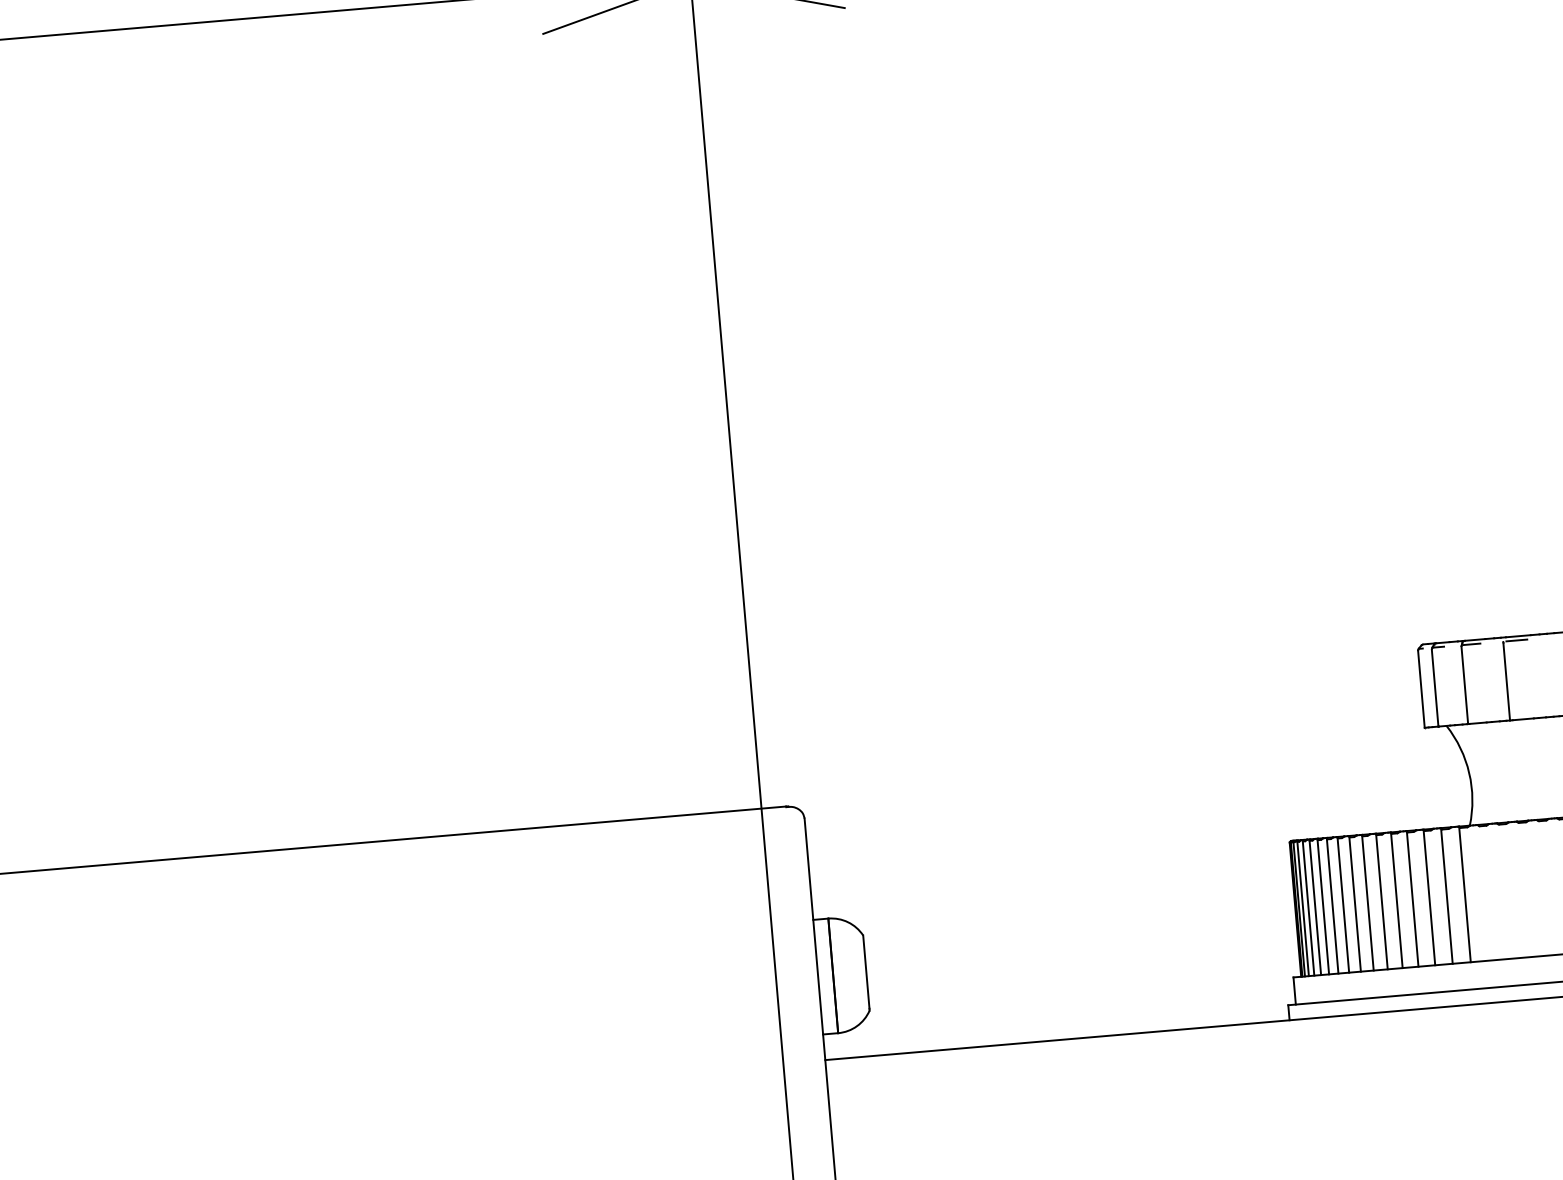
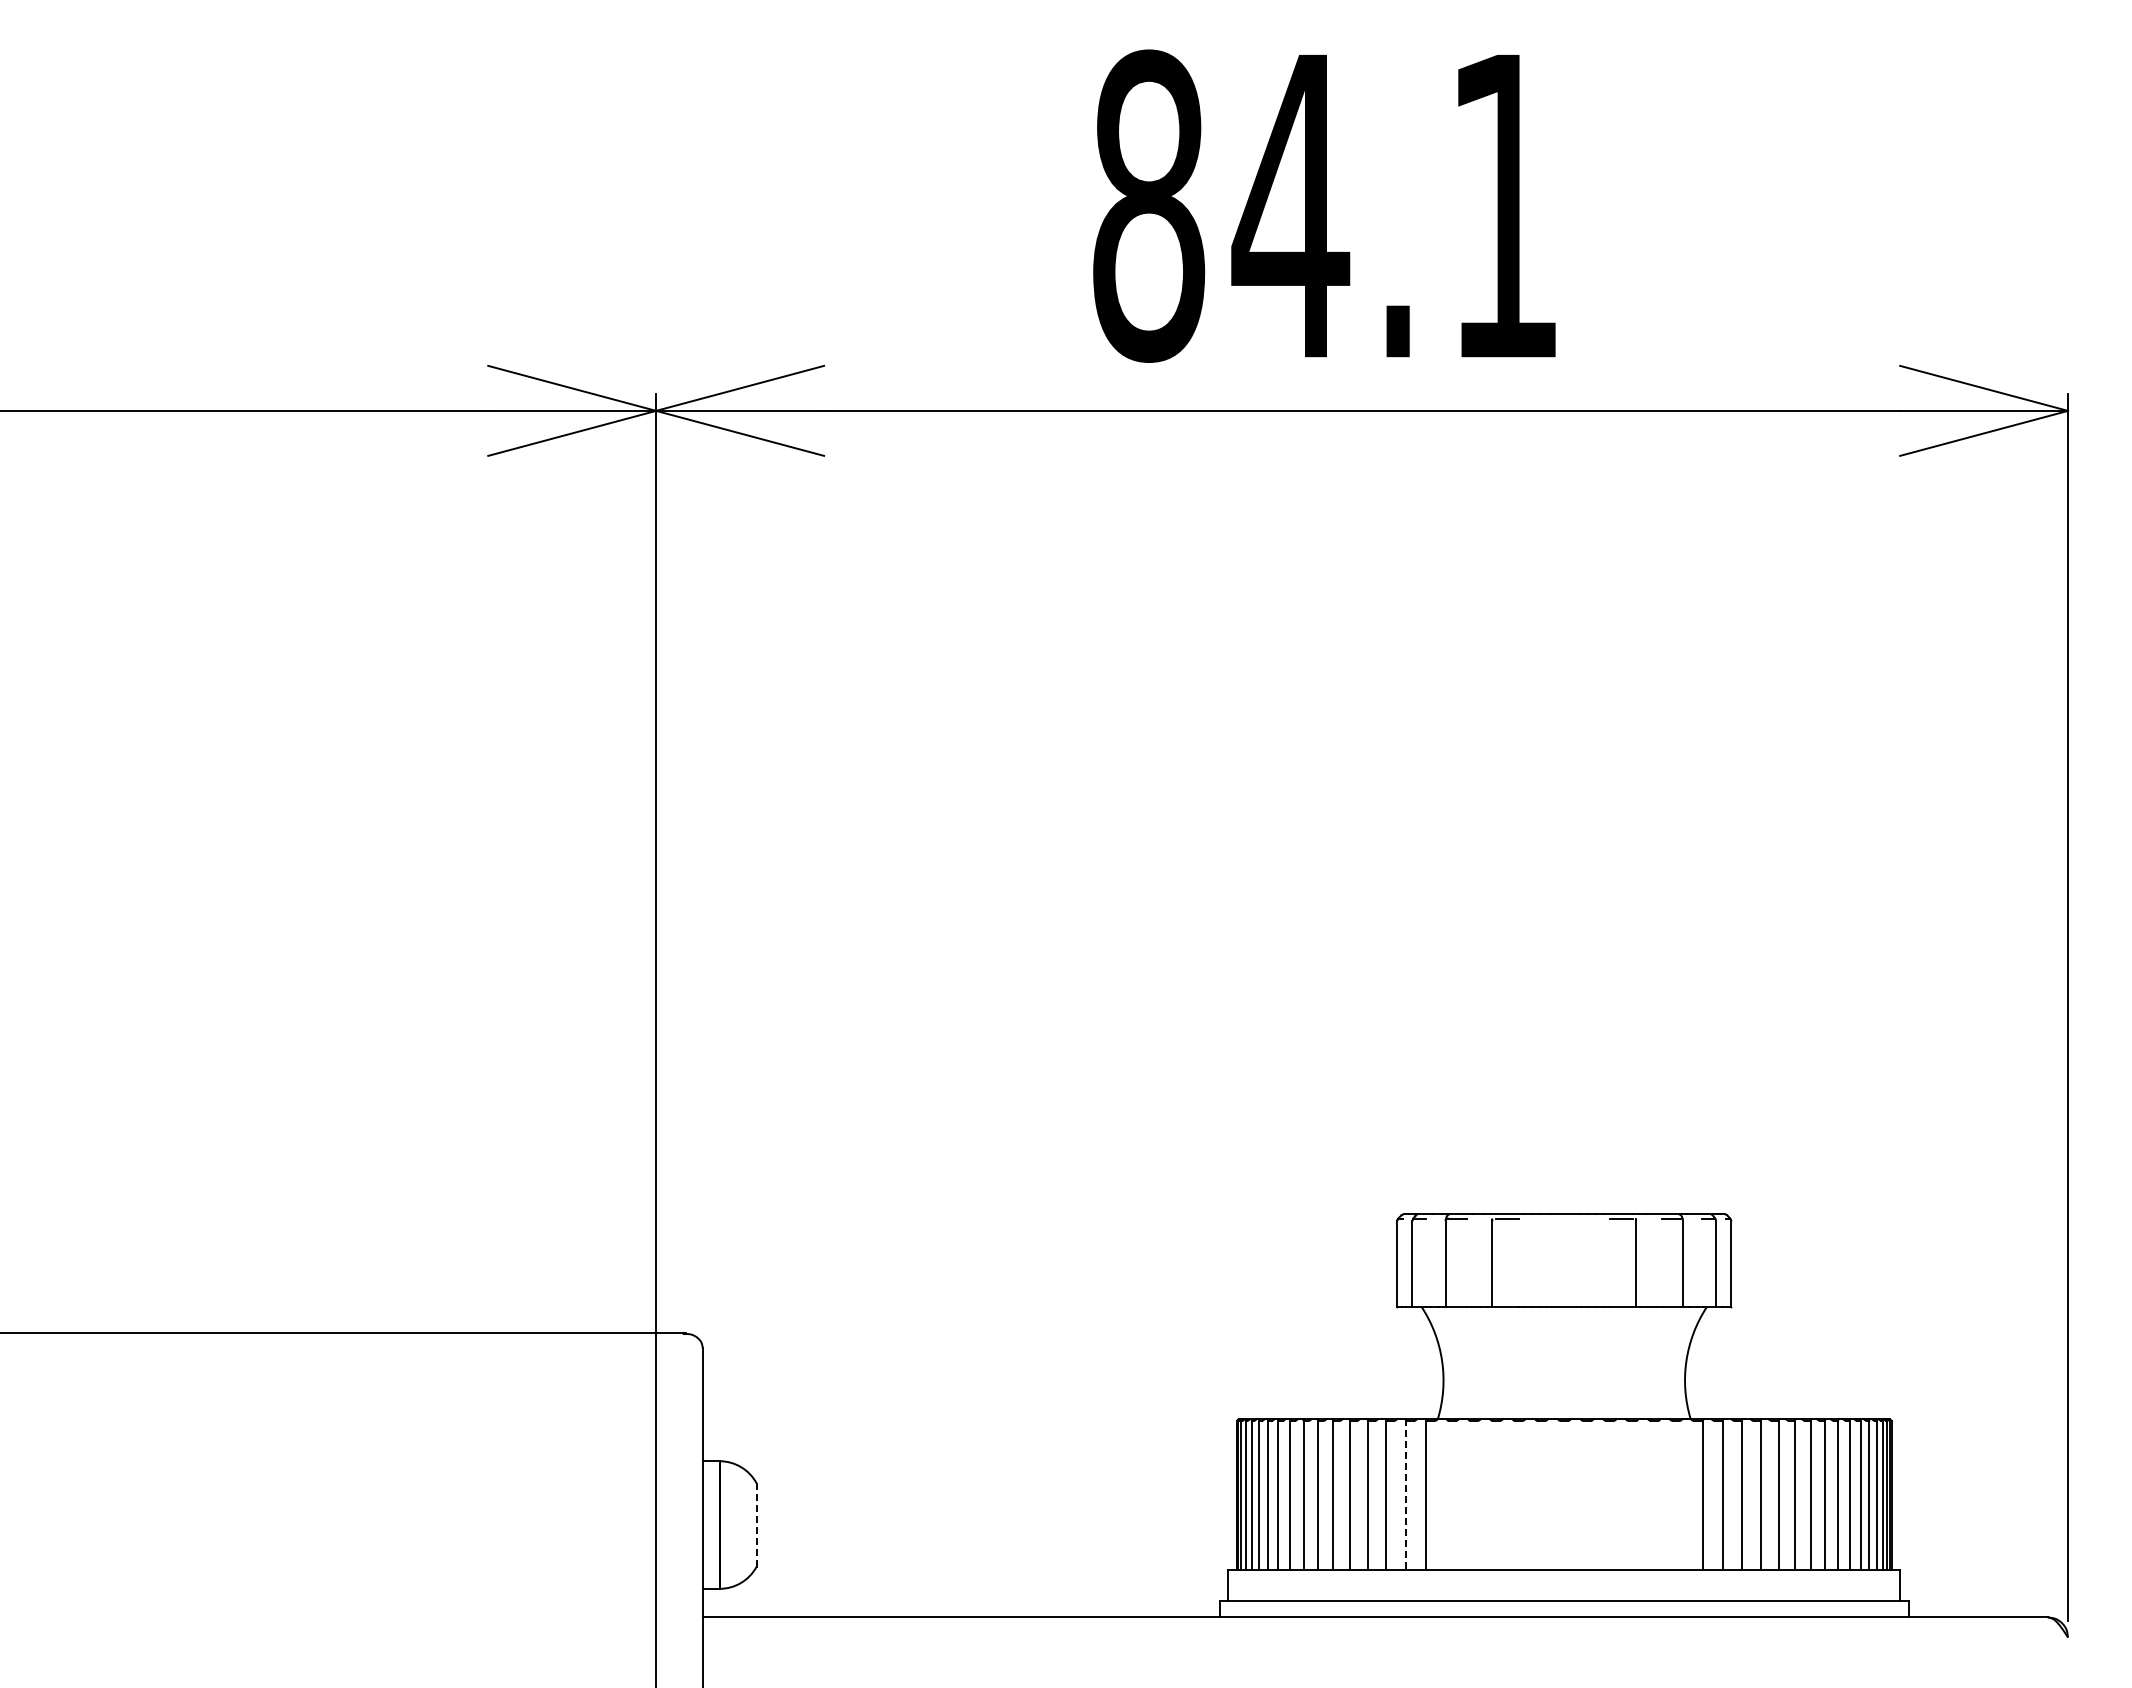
line: (1446, 895) -> (1405, 1494), solid -> dashed
line: (866, 972) -> (756, 1524), solid -> dashed

